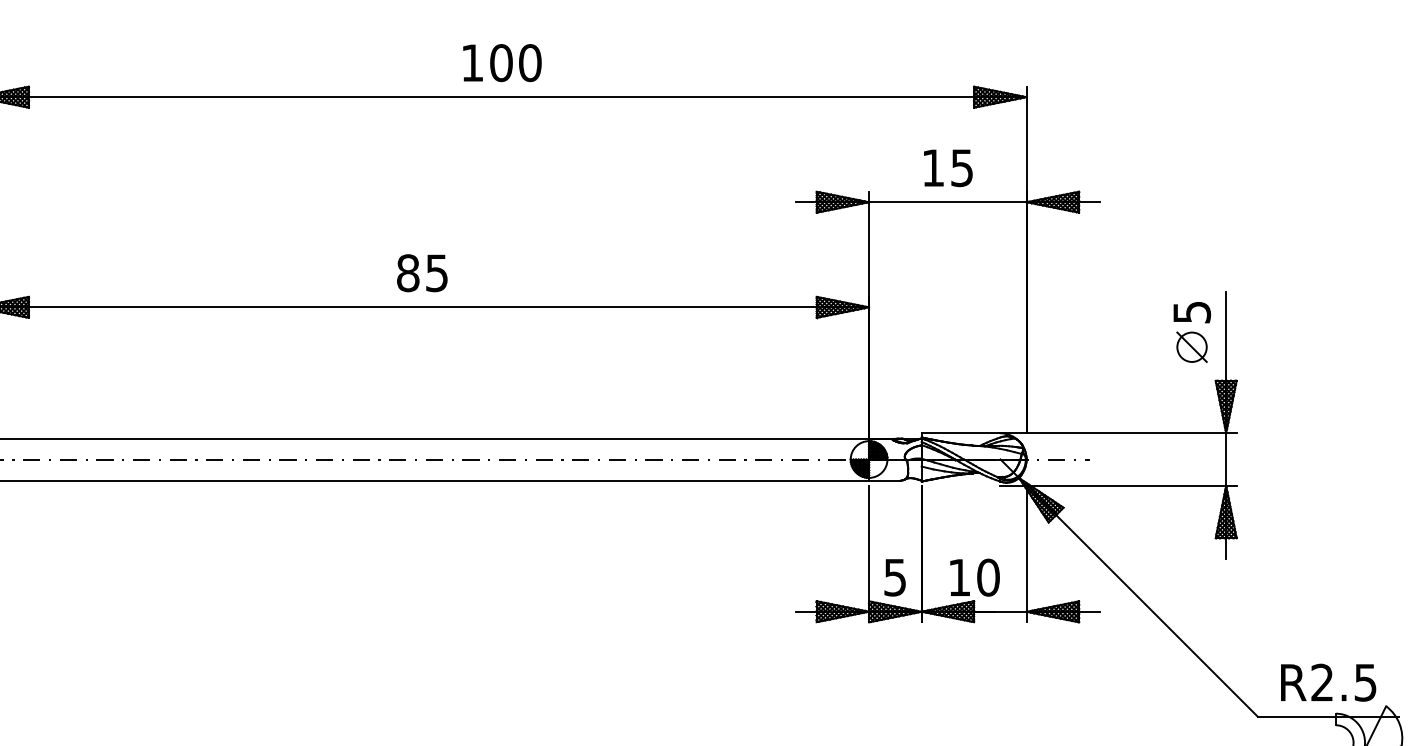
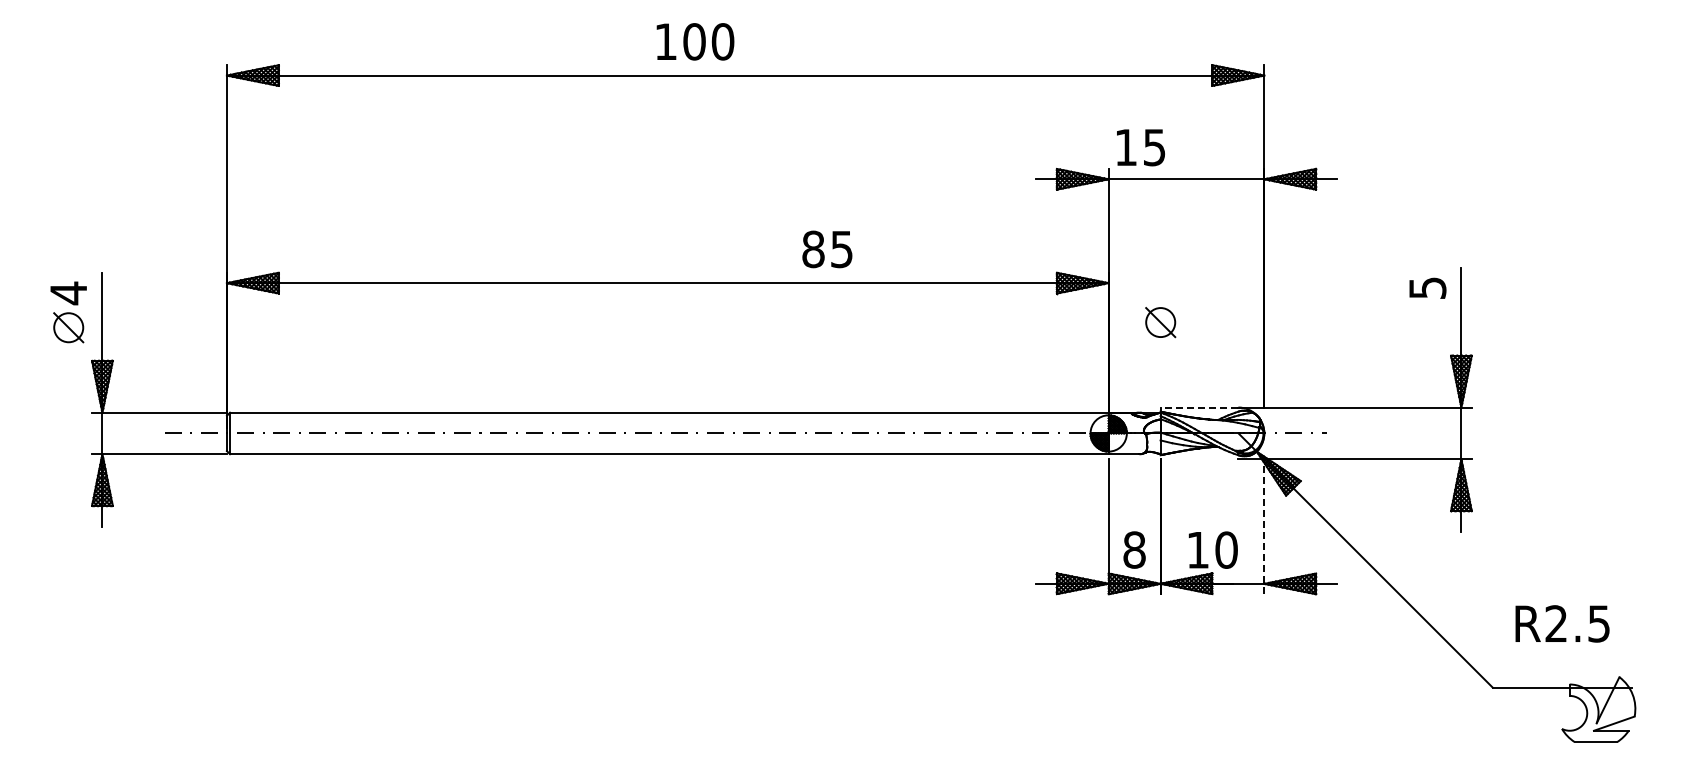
text: (502, 62) -> (695, 41), moved
text: (947, 168) -> (1140, 147), moved
text: (422, 273) -> (827, 249), moved
part: (1191, 347) -> (1160, 322), moved
line: (961, 433) -> (1199, 407), solid -> dashed
line: (1026, 553) -> (1264, 526), solid -> dashed
text: (895, 577) -> (1134, 549), 5 -> 8
text: (1328, 682) -> (1562, 623), moved

